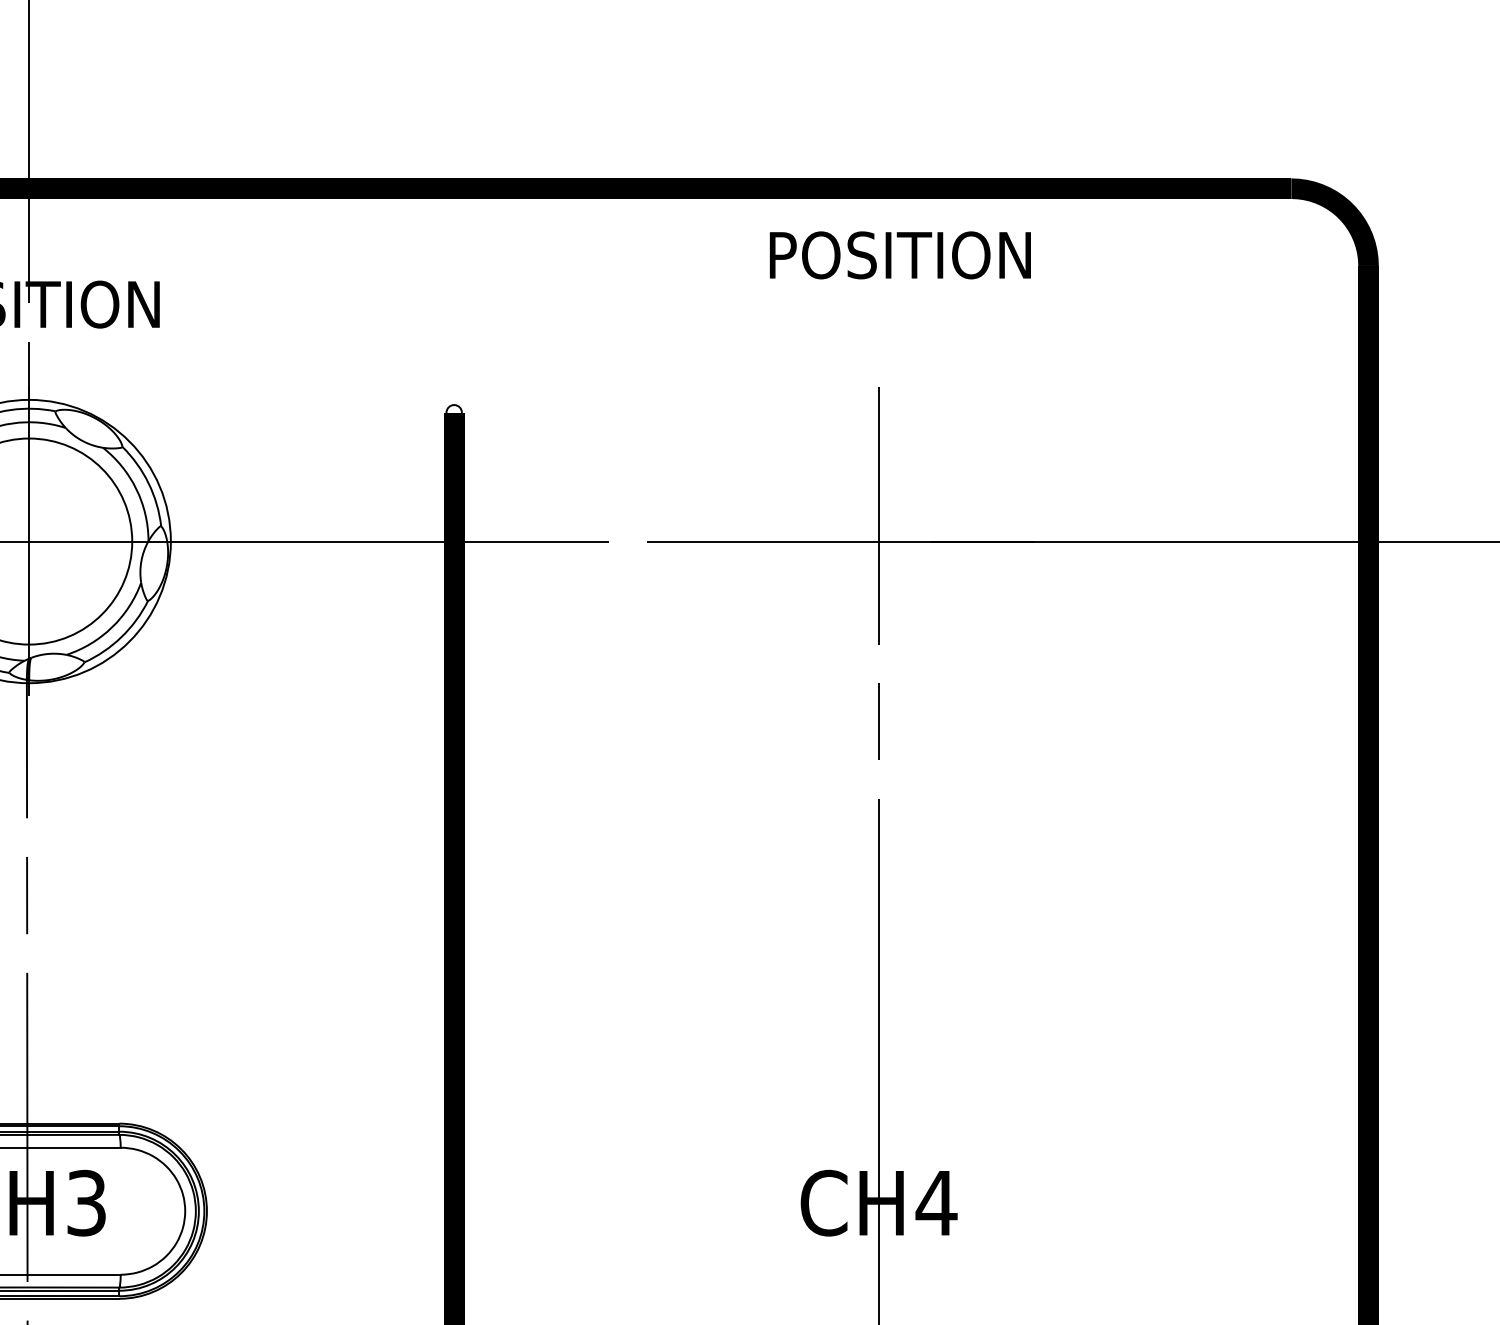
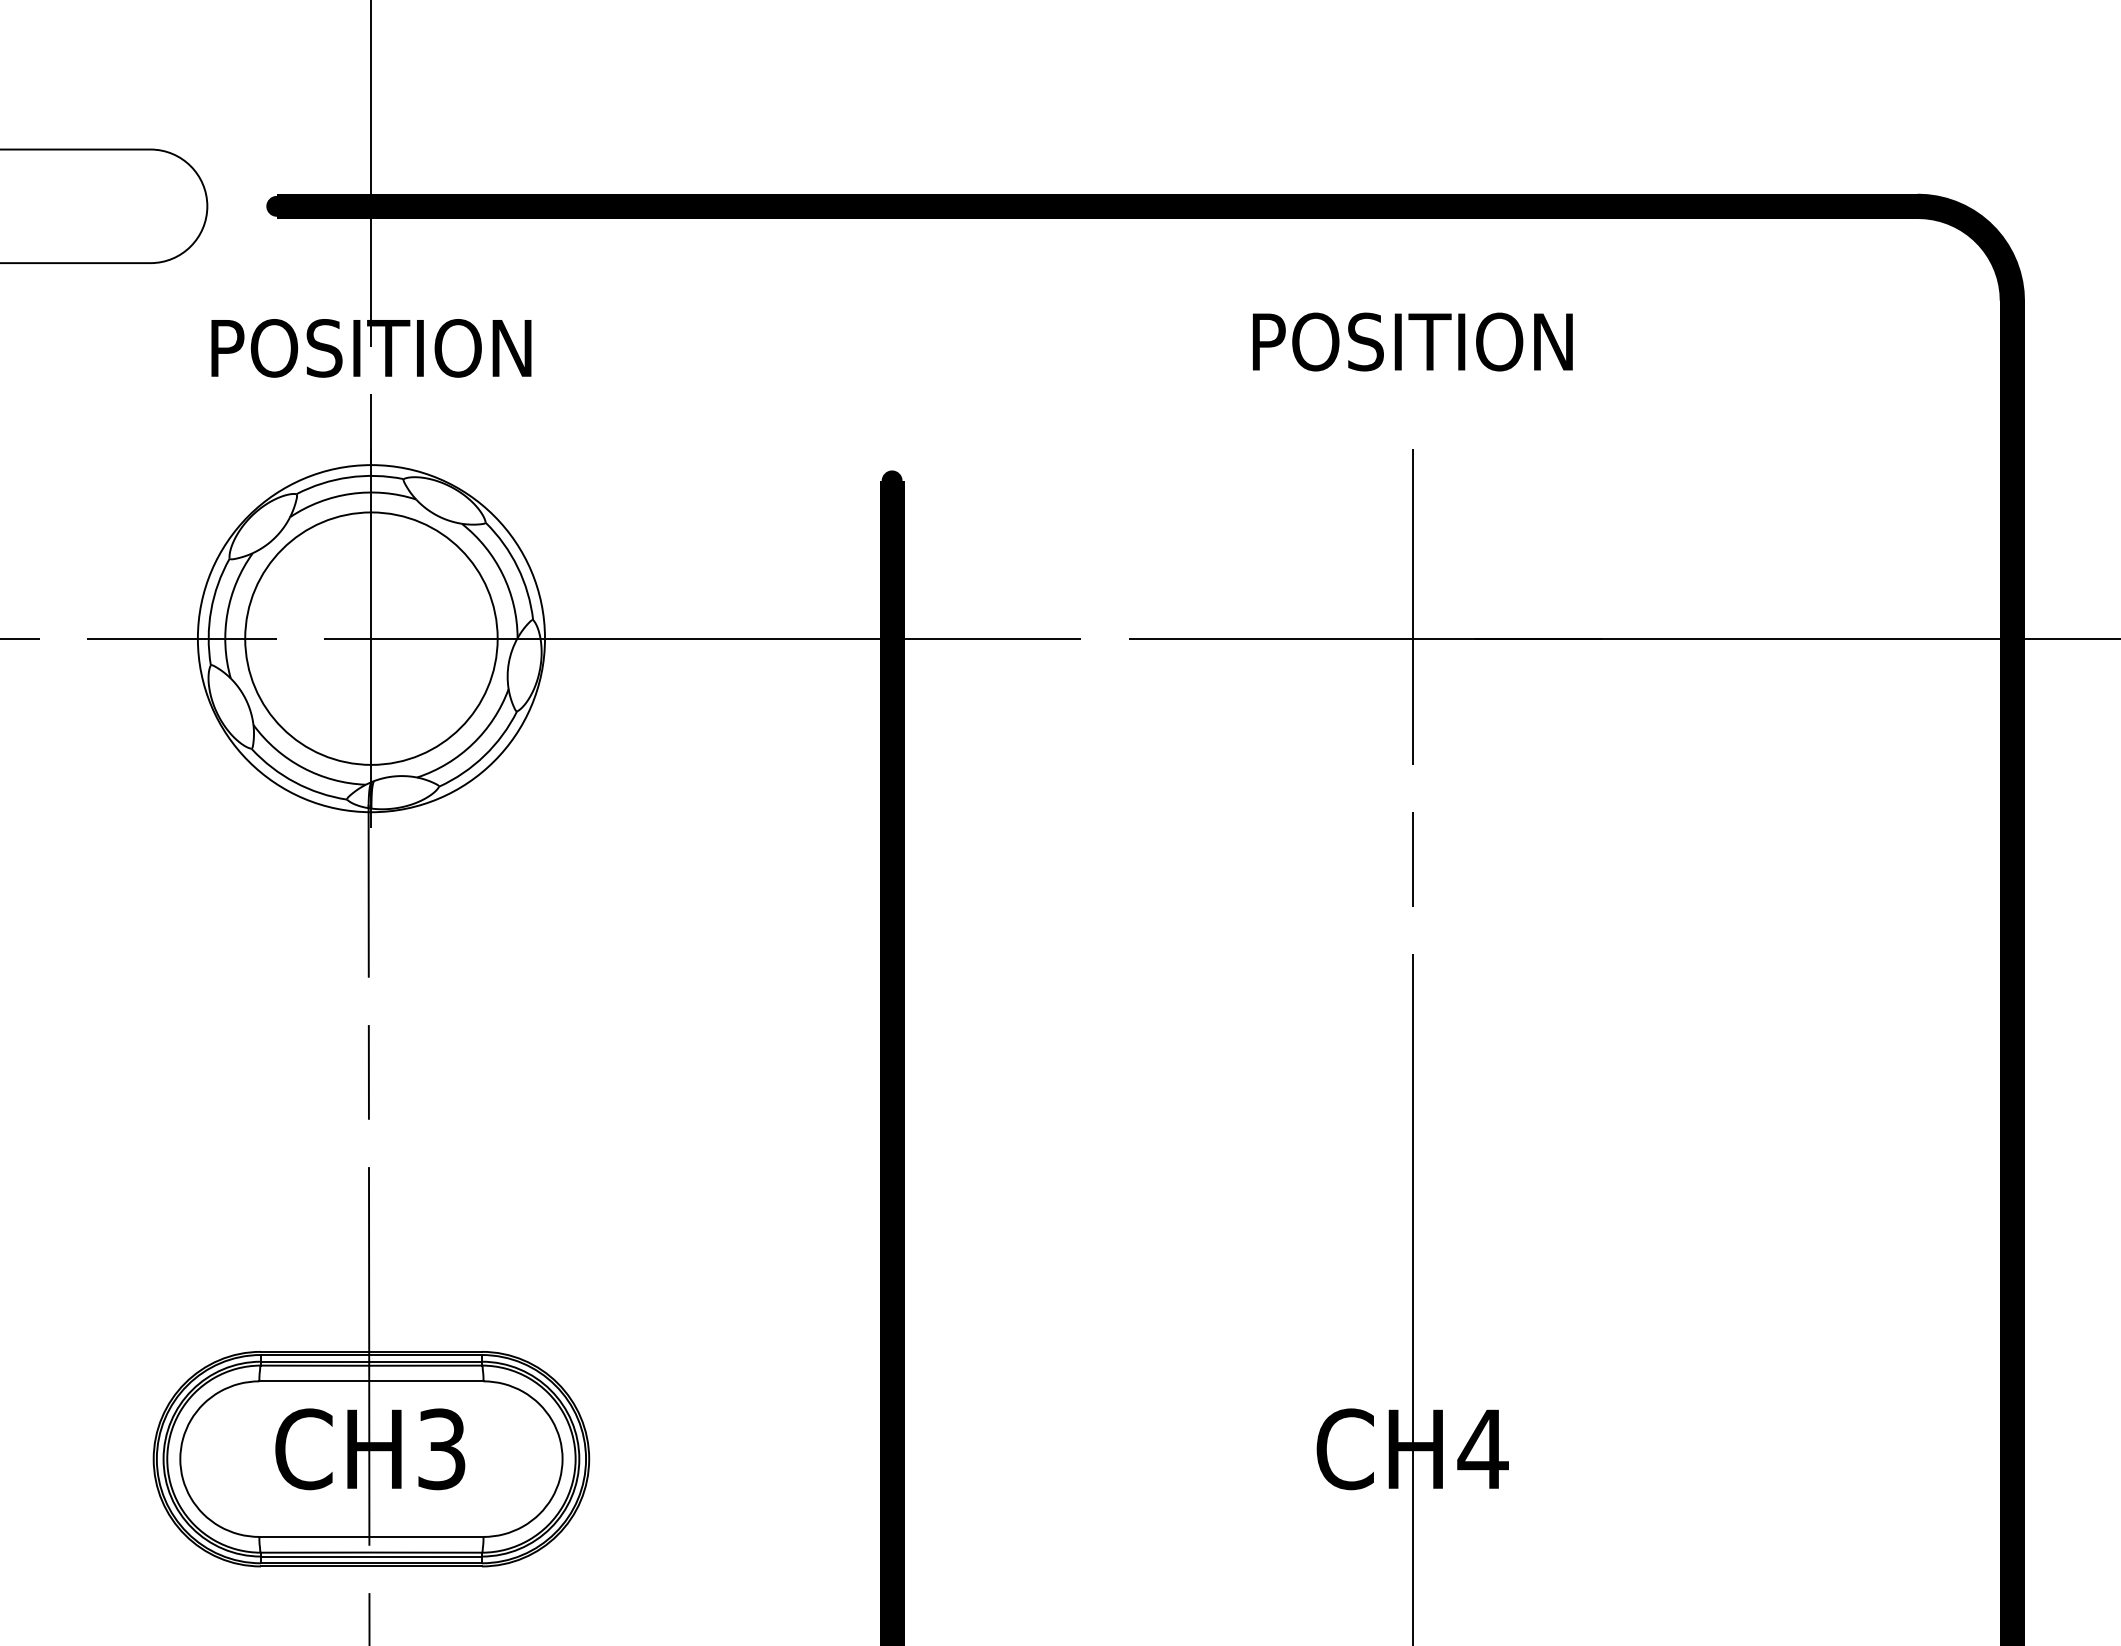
text: (900, 254) -> (1412, 341), moved
fill: (453, 412) -> (891, 480), added

